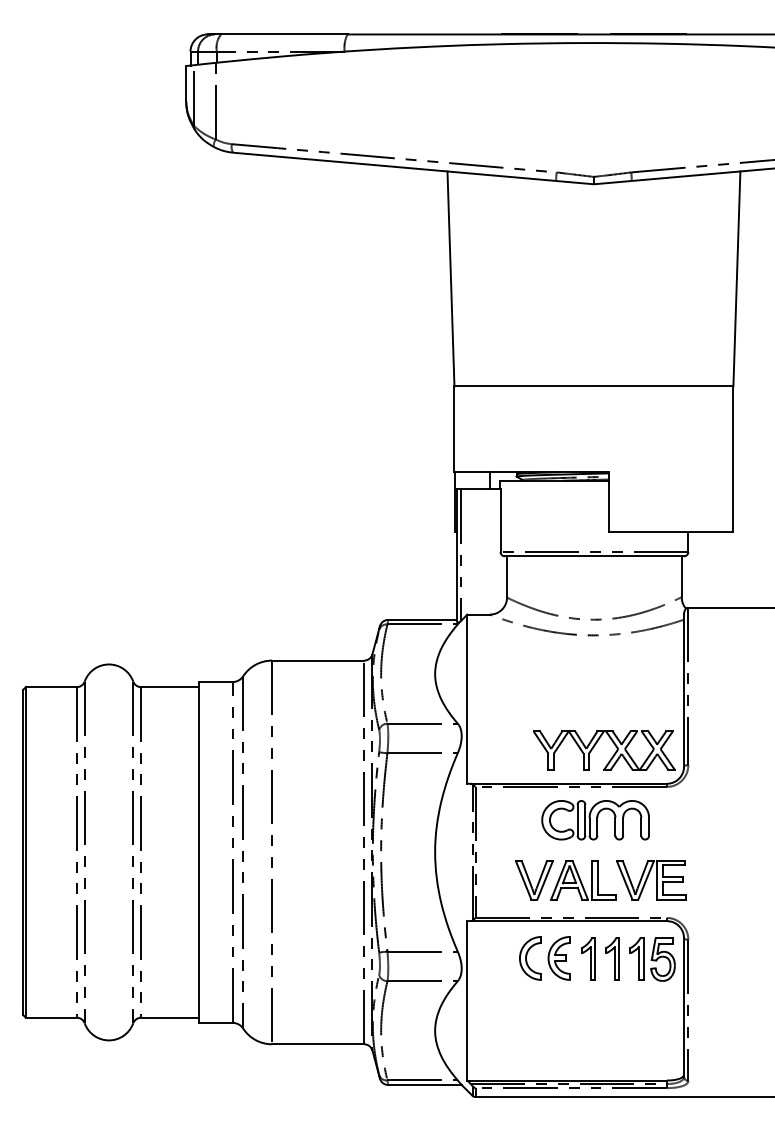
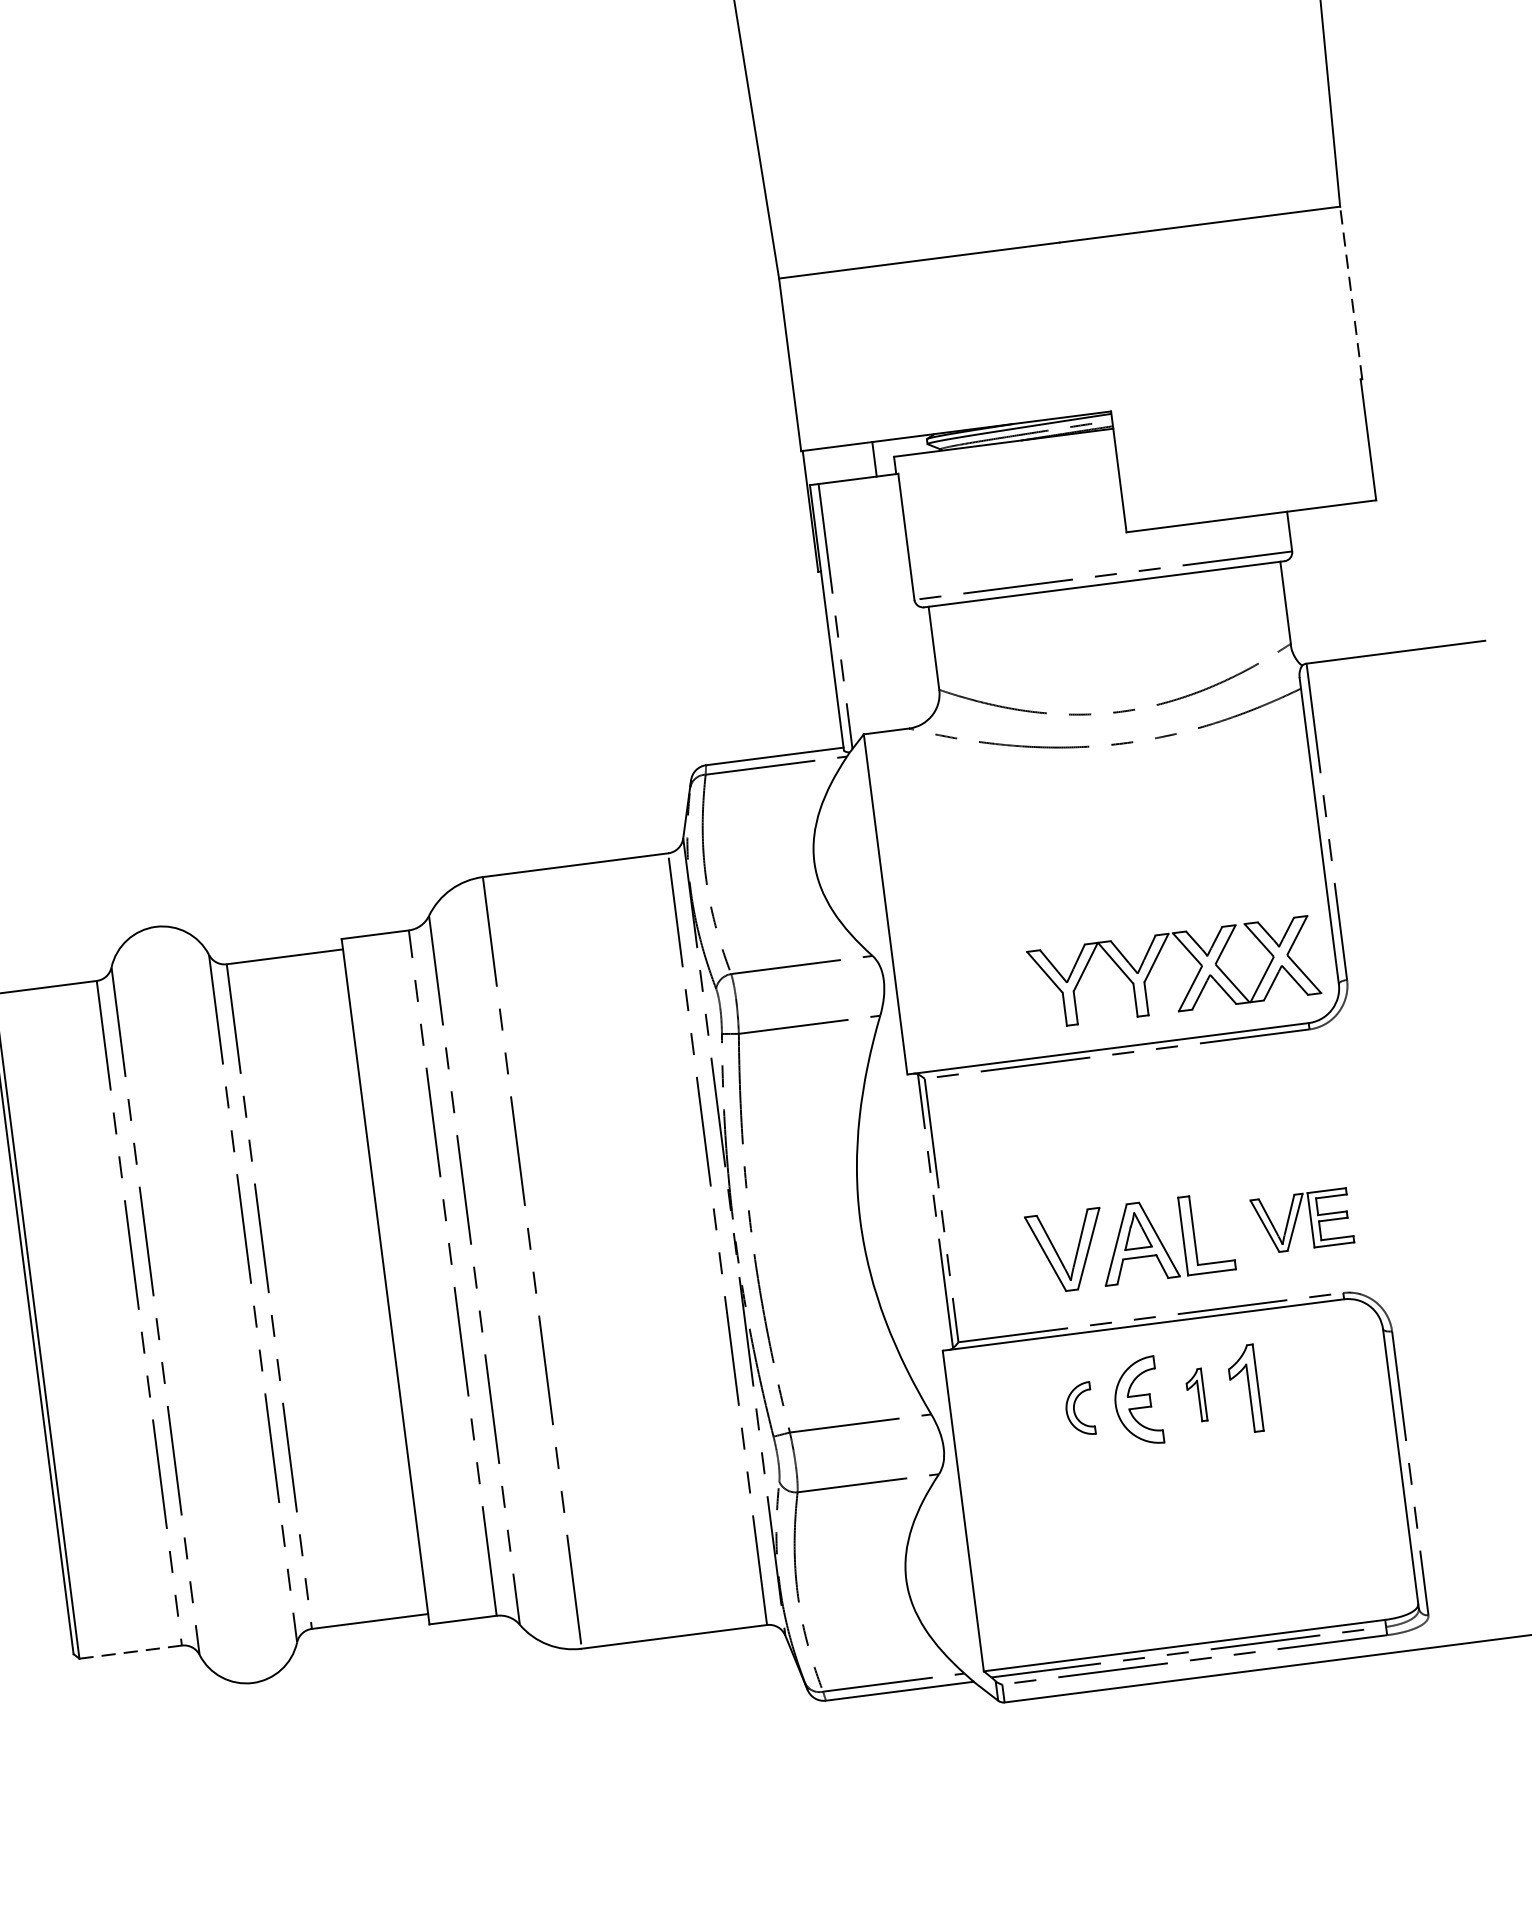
line: (733, 429) -> (1351, 293), solid -> dashed
part: (595, 820) -> (1174, 1115), removed
part: (651, 880) -> (1302, 1221), size x0.7
part: (530, 958) -> (1079, 1409), size x0.6
part: (588, 958) -> (1196, 1394), size x0.6
part: (652, 959) -> (1325, 1380), removed
line: (51, 1017) -> (131, 1651), solid -> dashed

